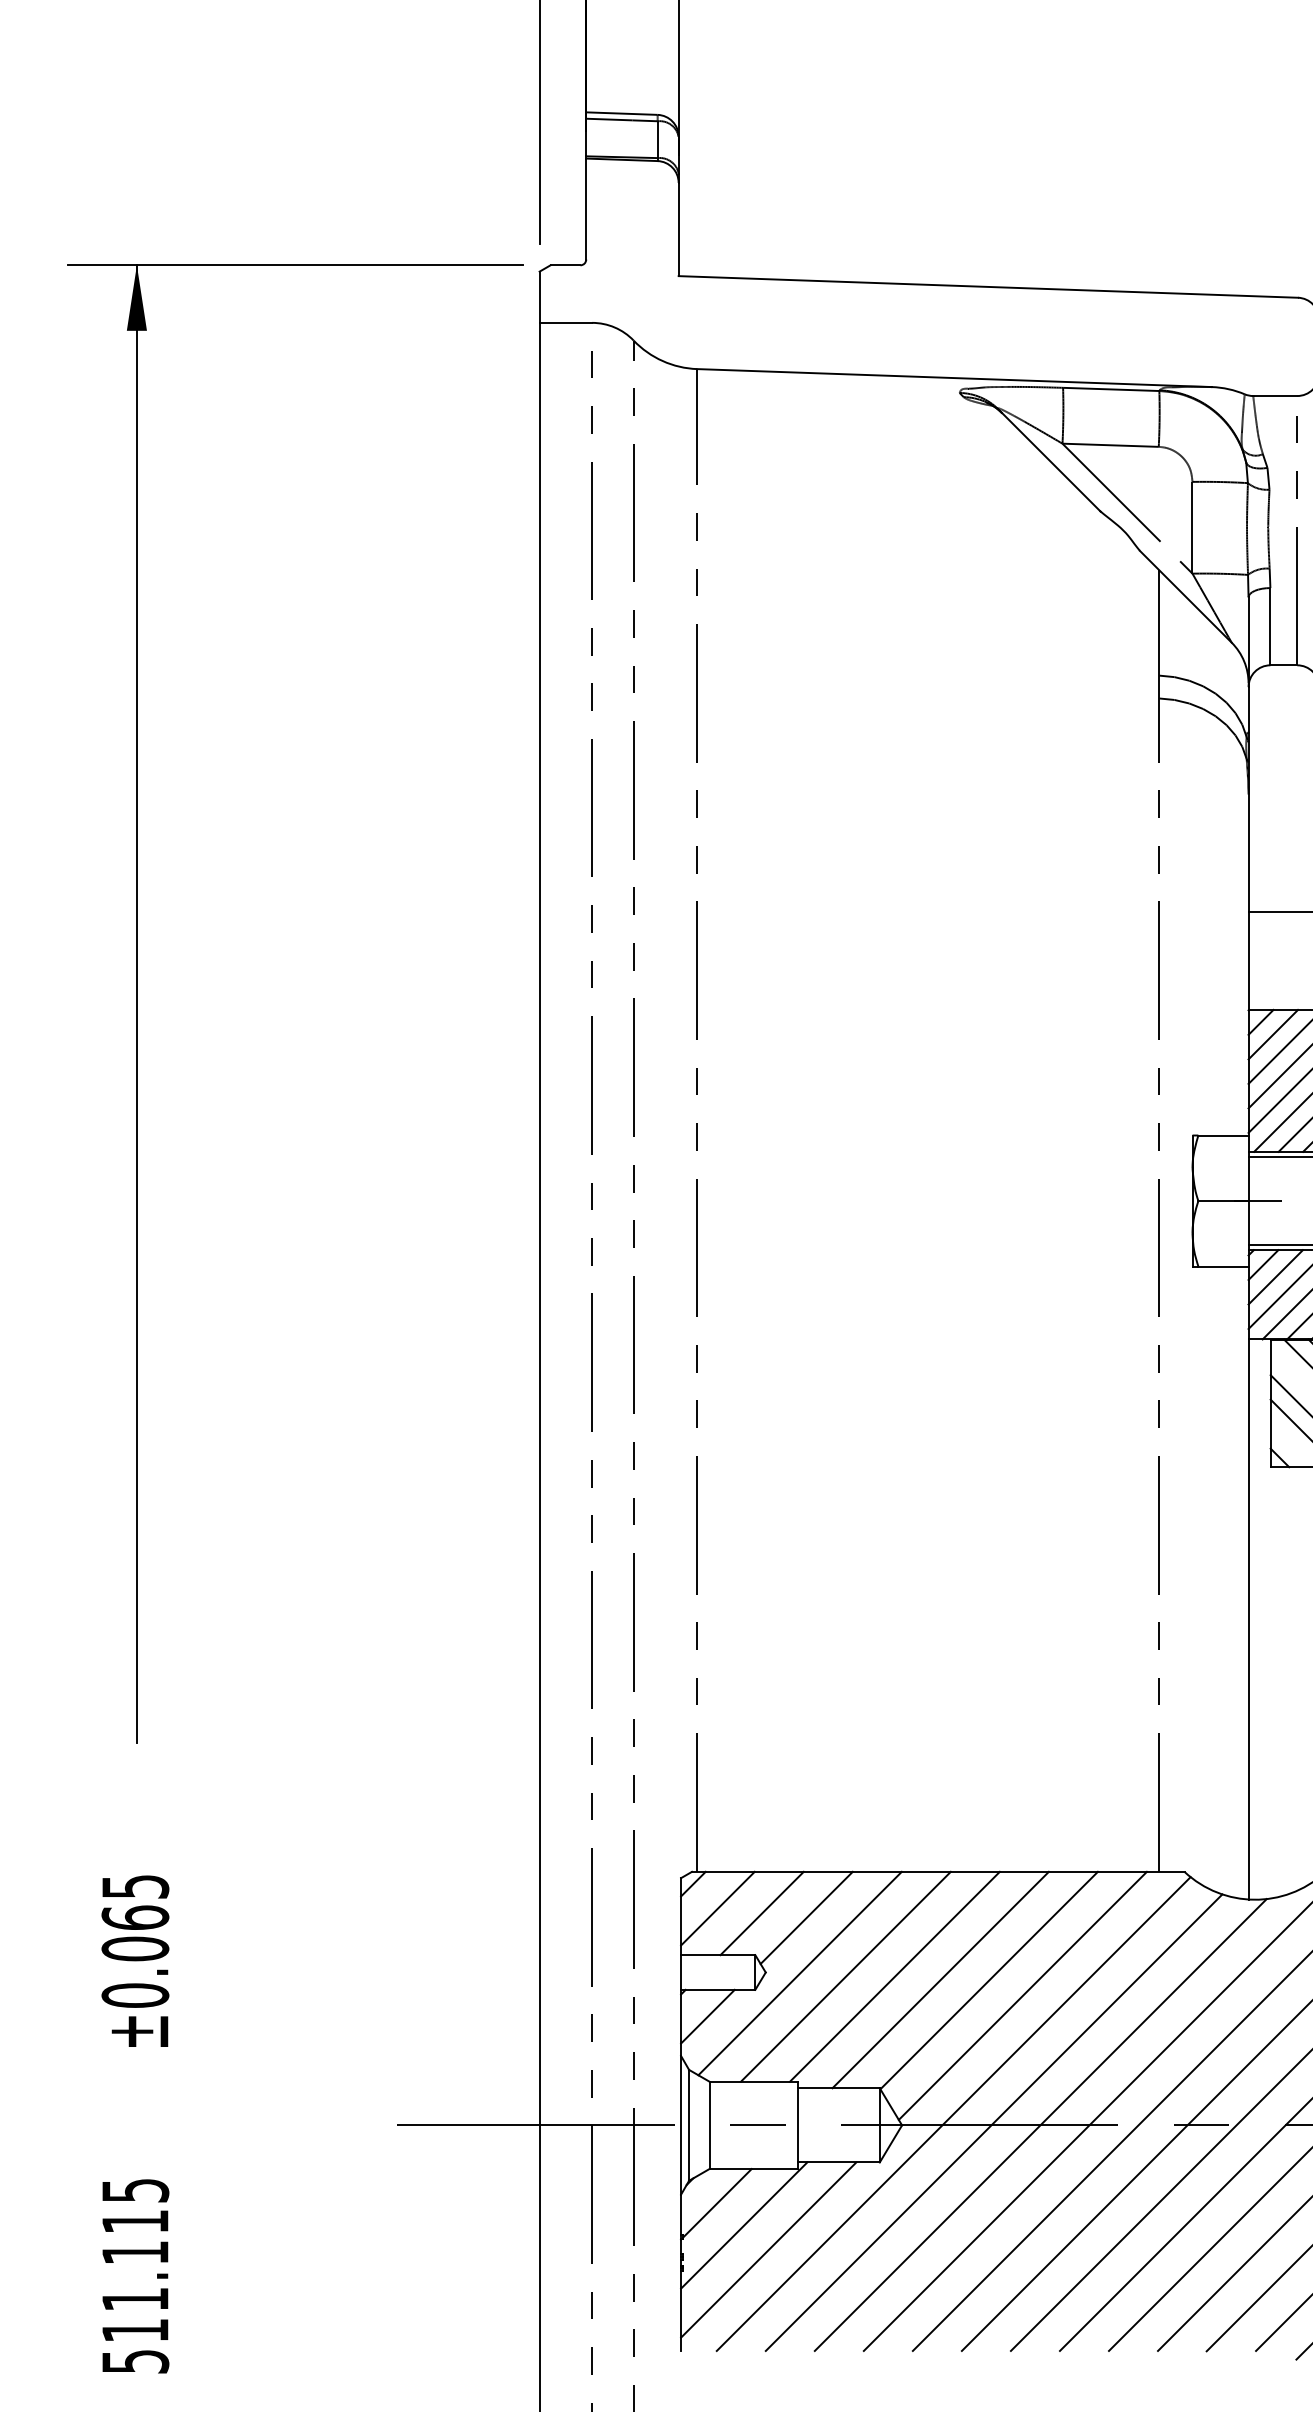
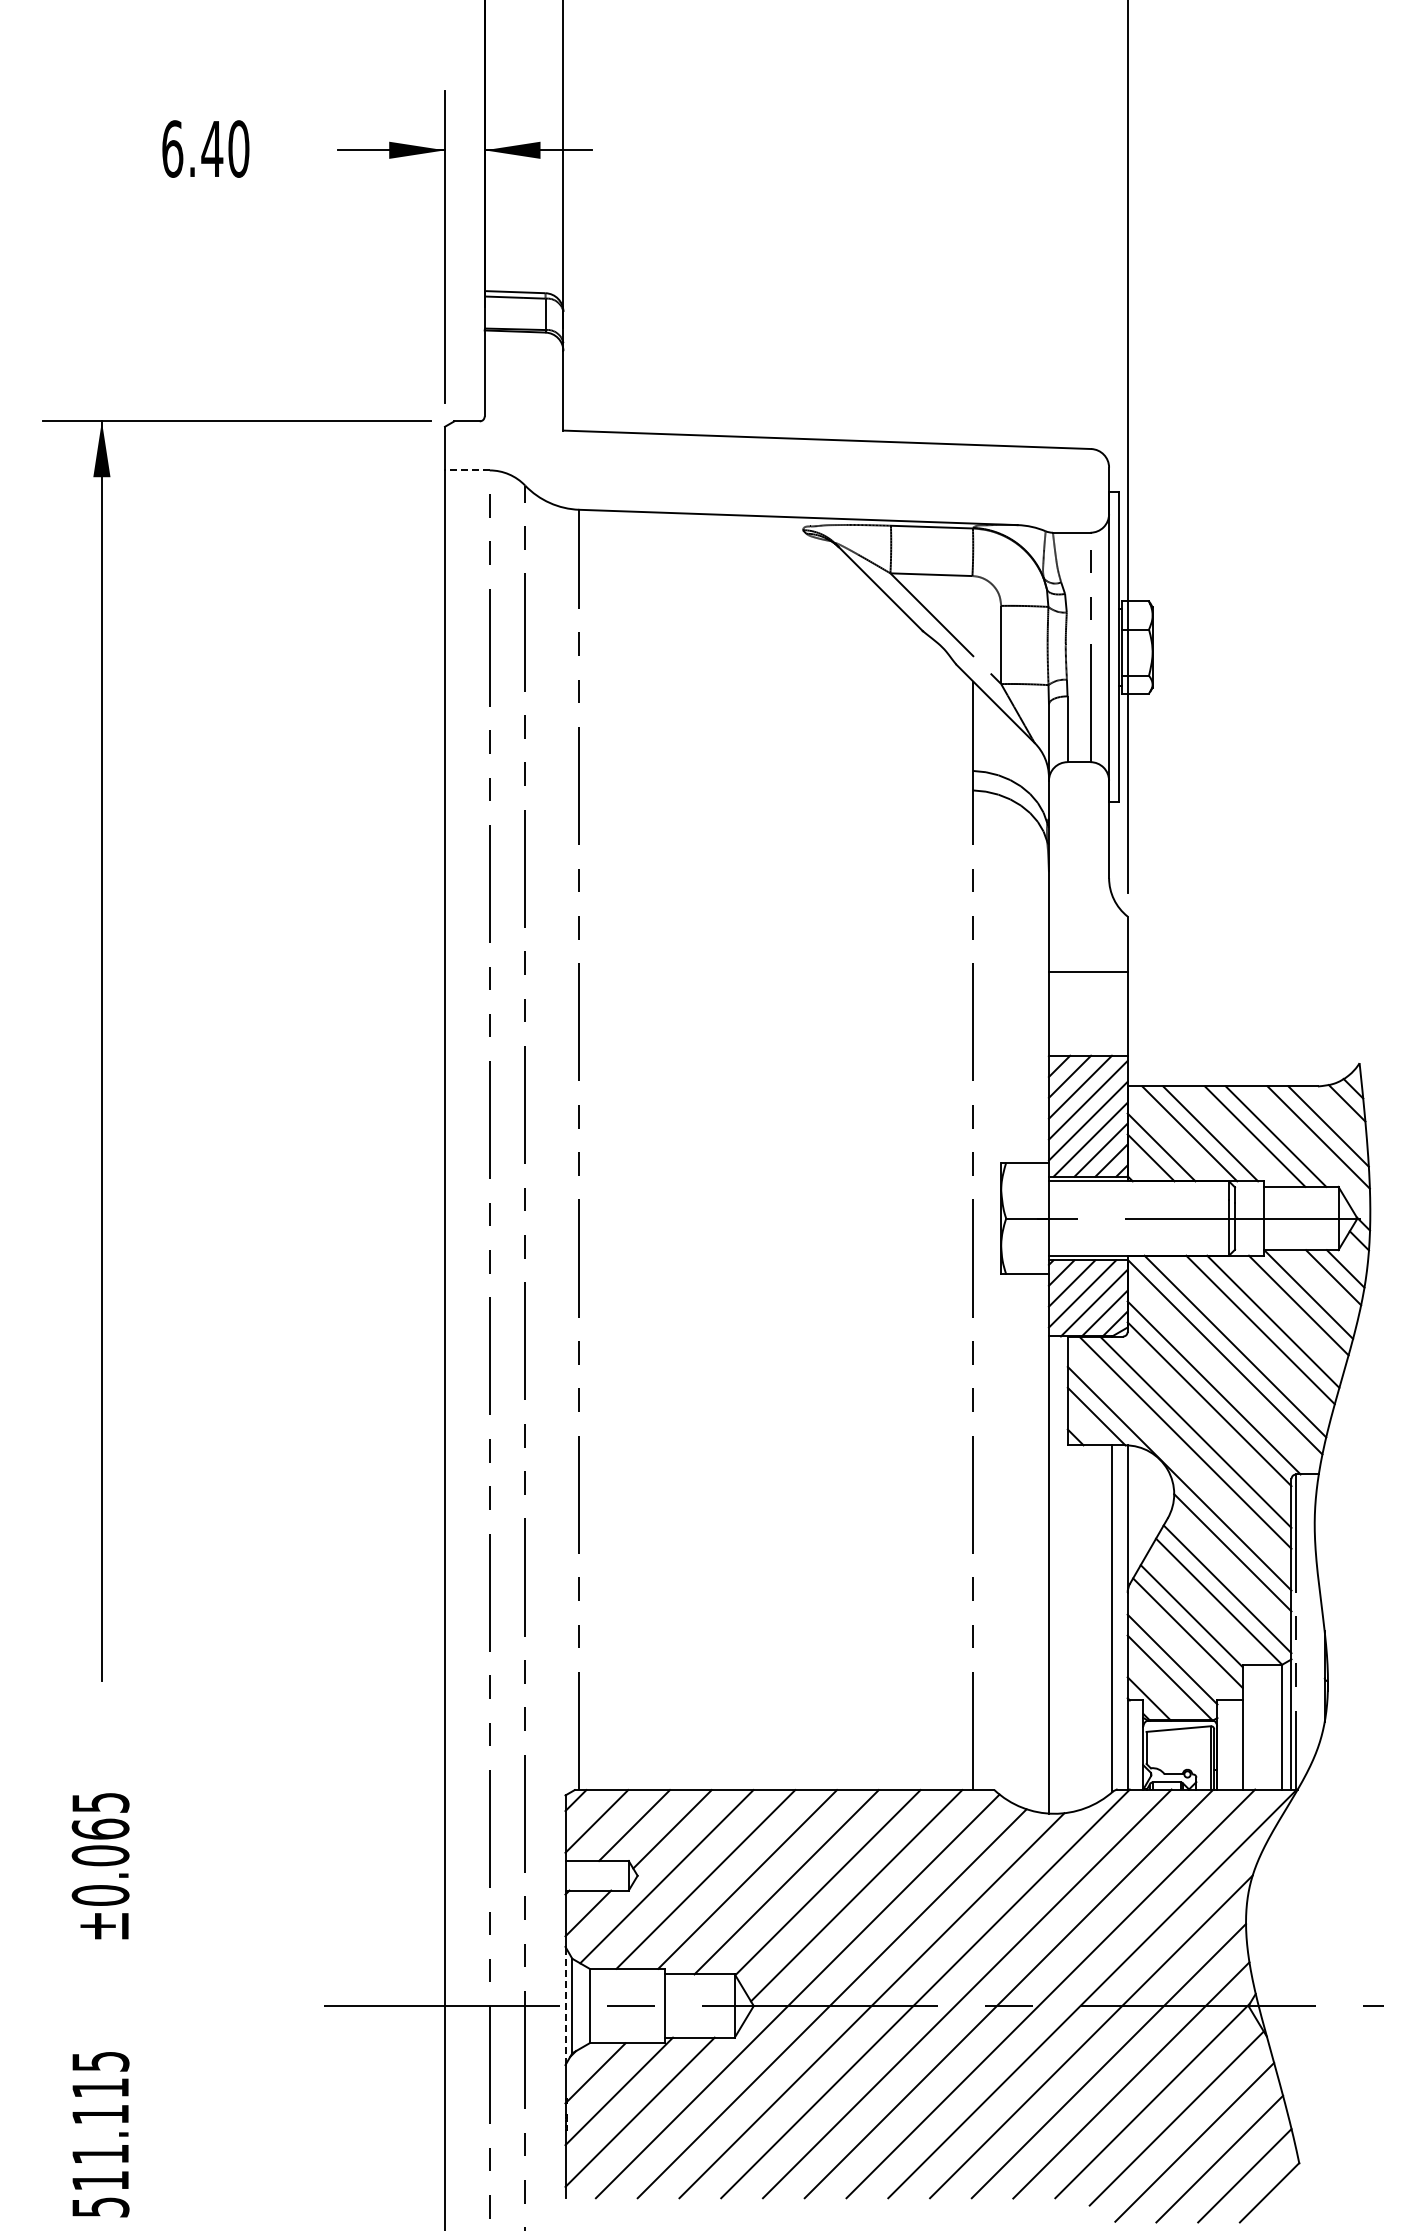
line: (564, 322) -> (466, 470), solid -> dashed
line: (681, 2124) -> (565, 2005), solid -> dashed

